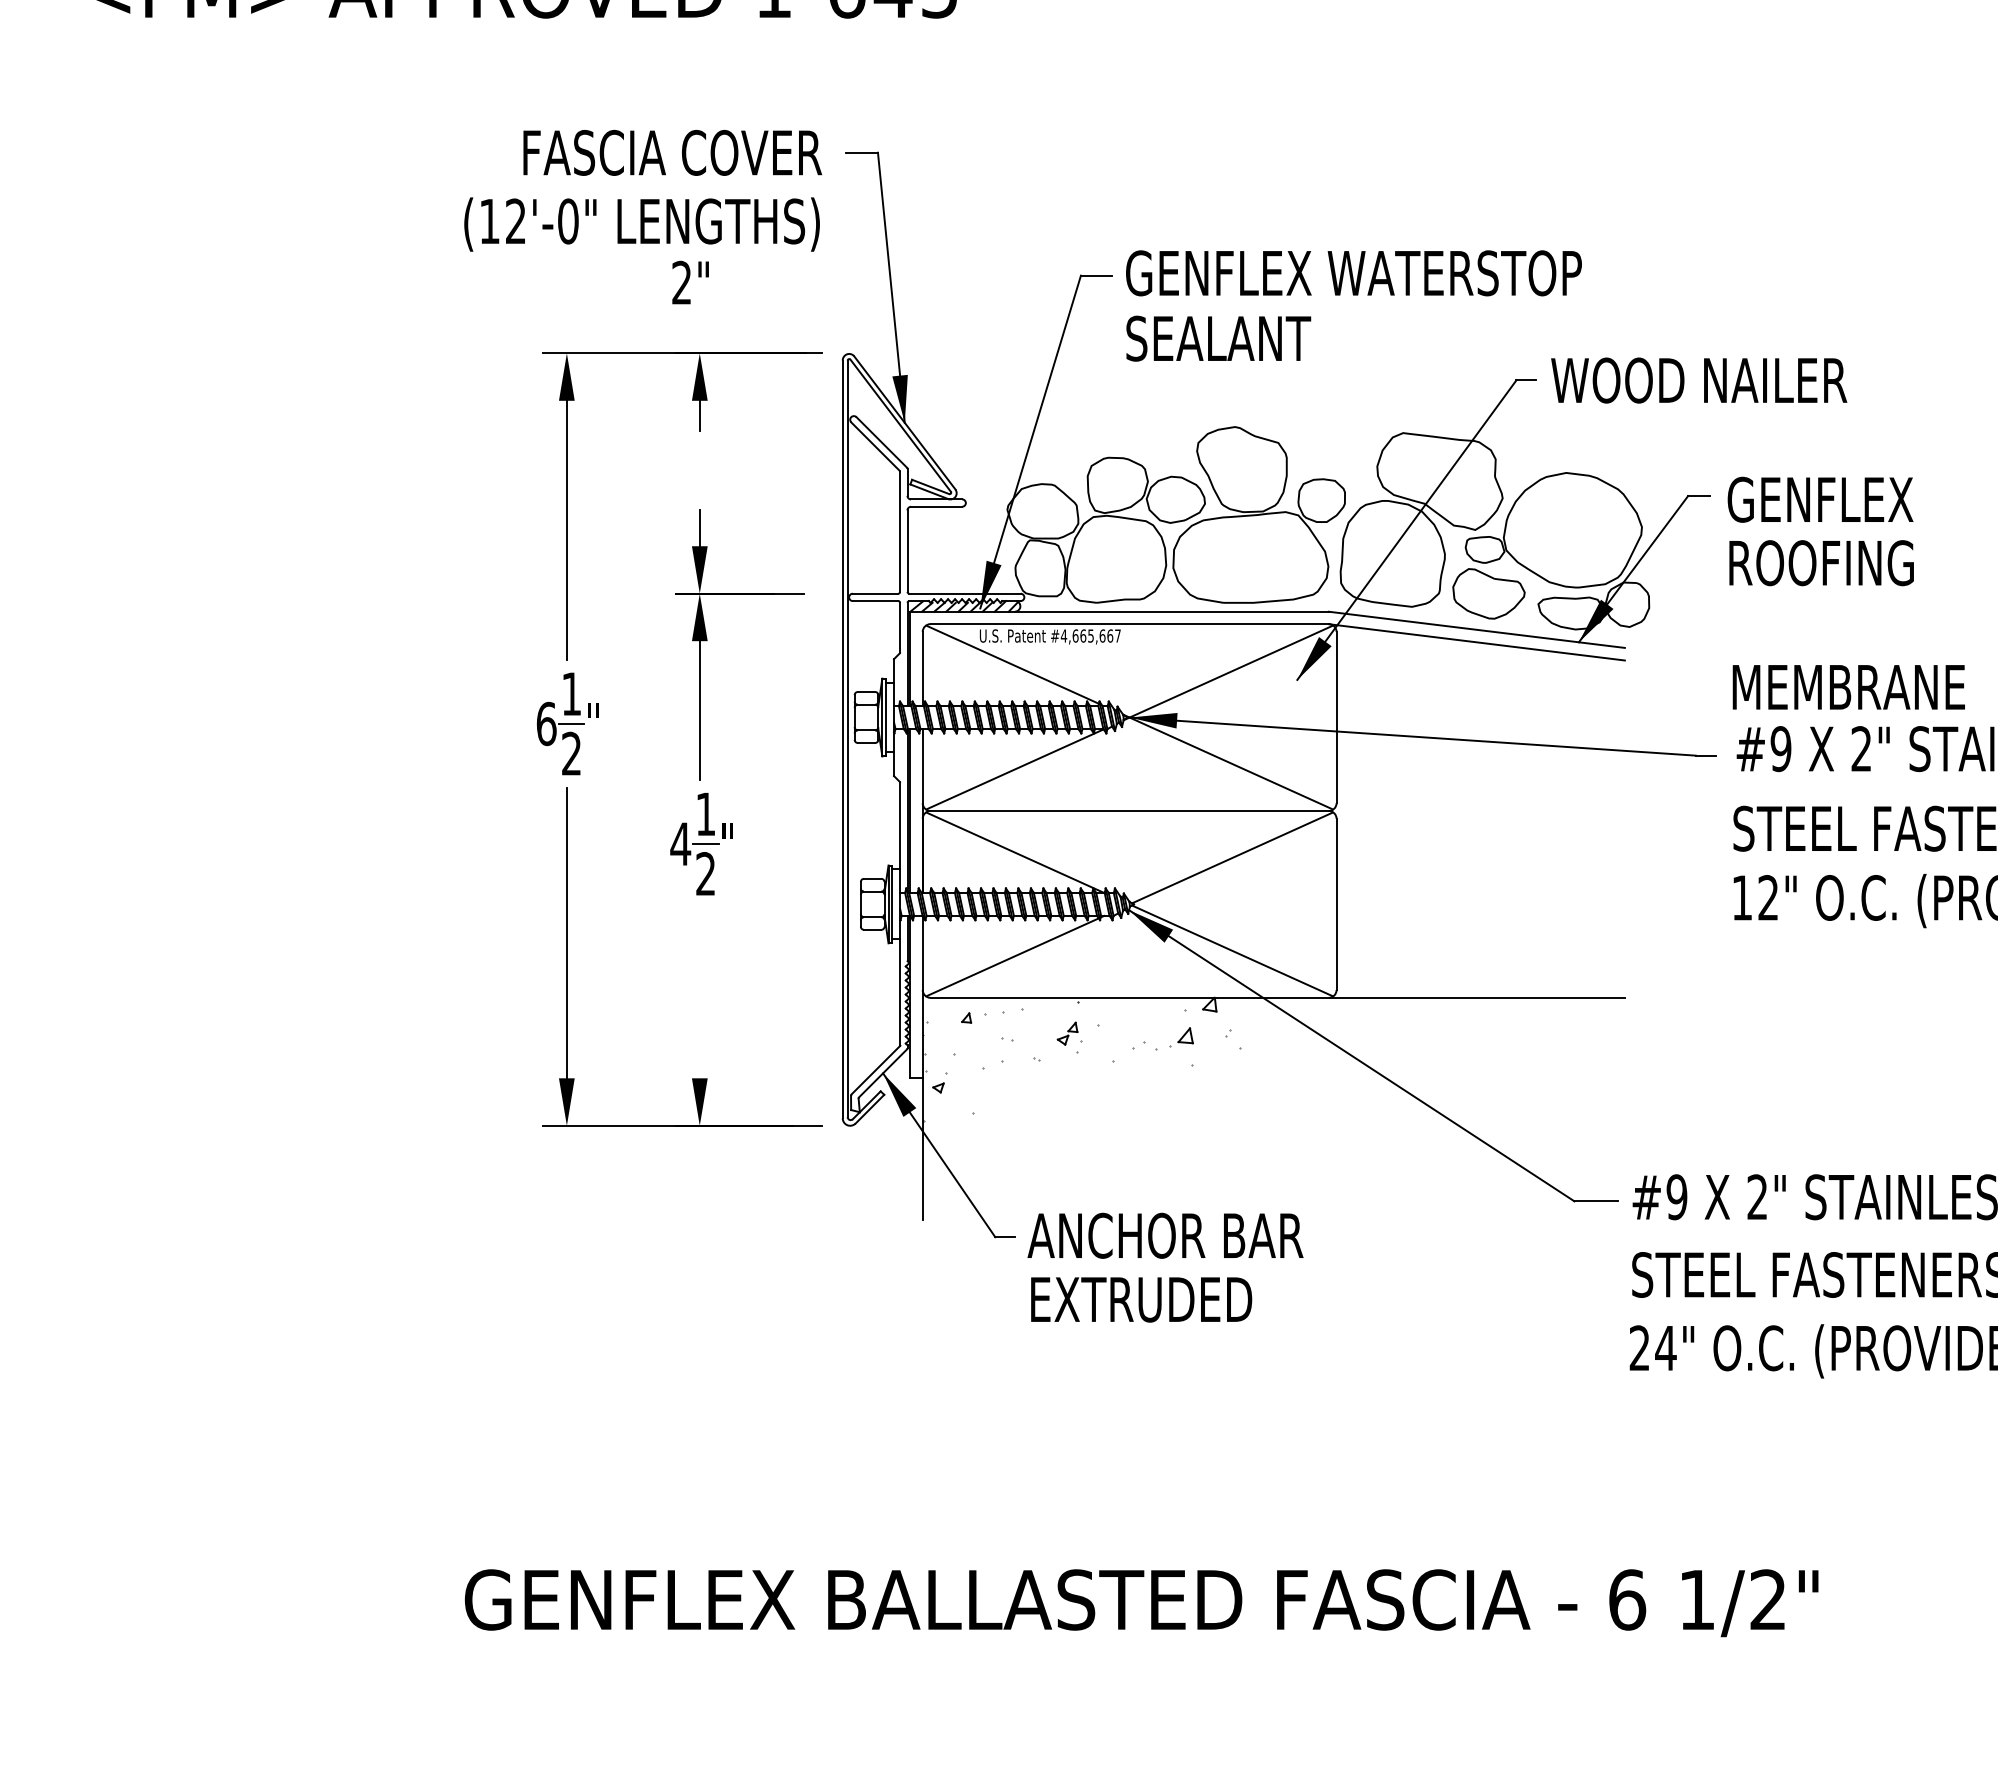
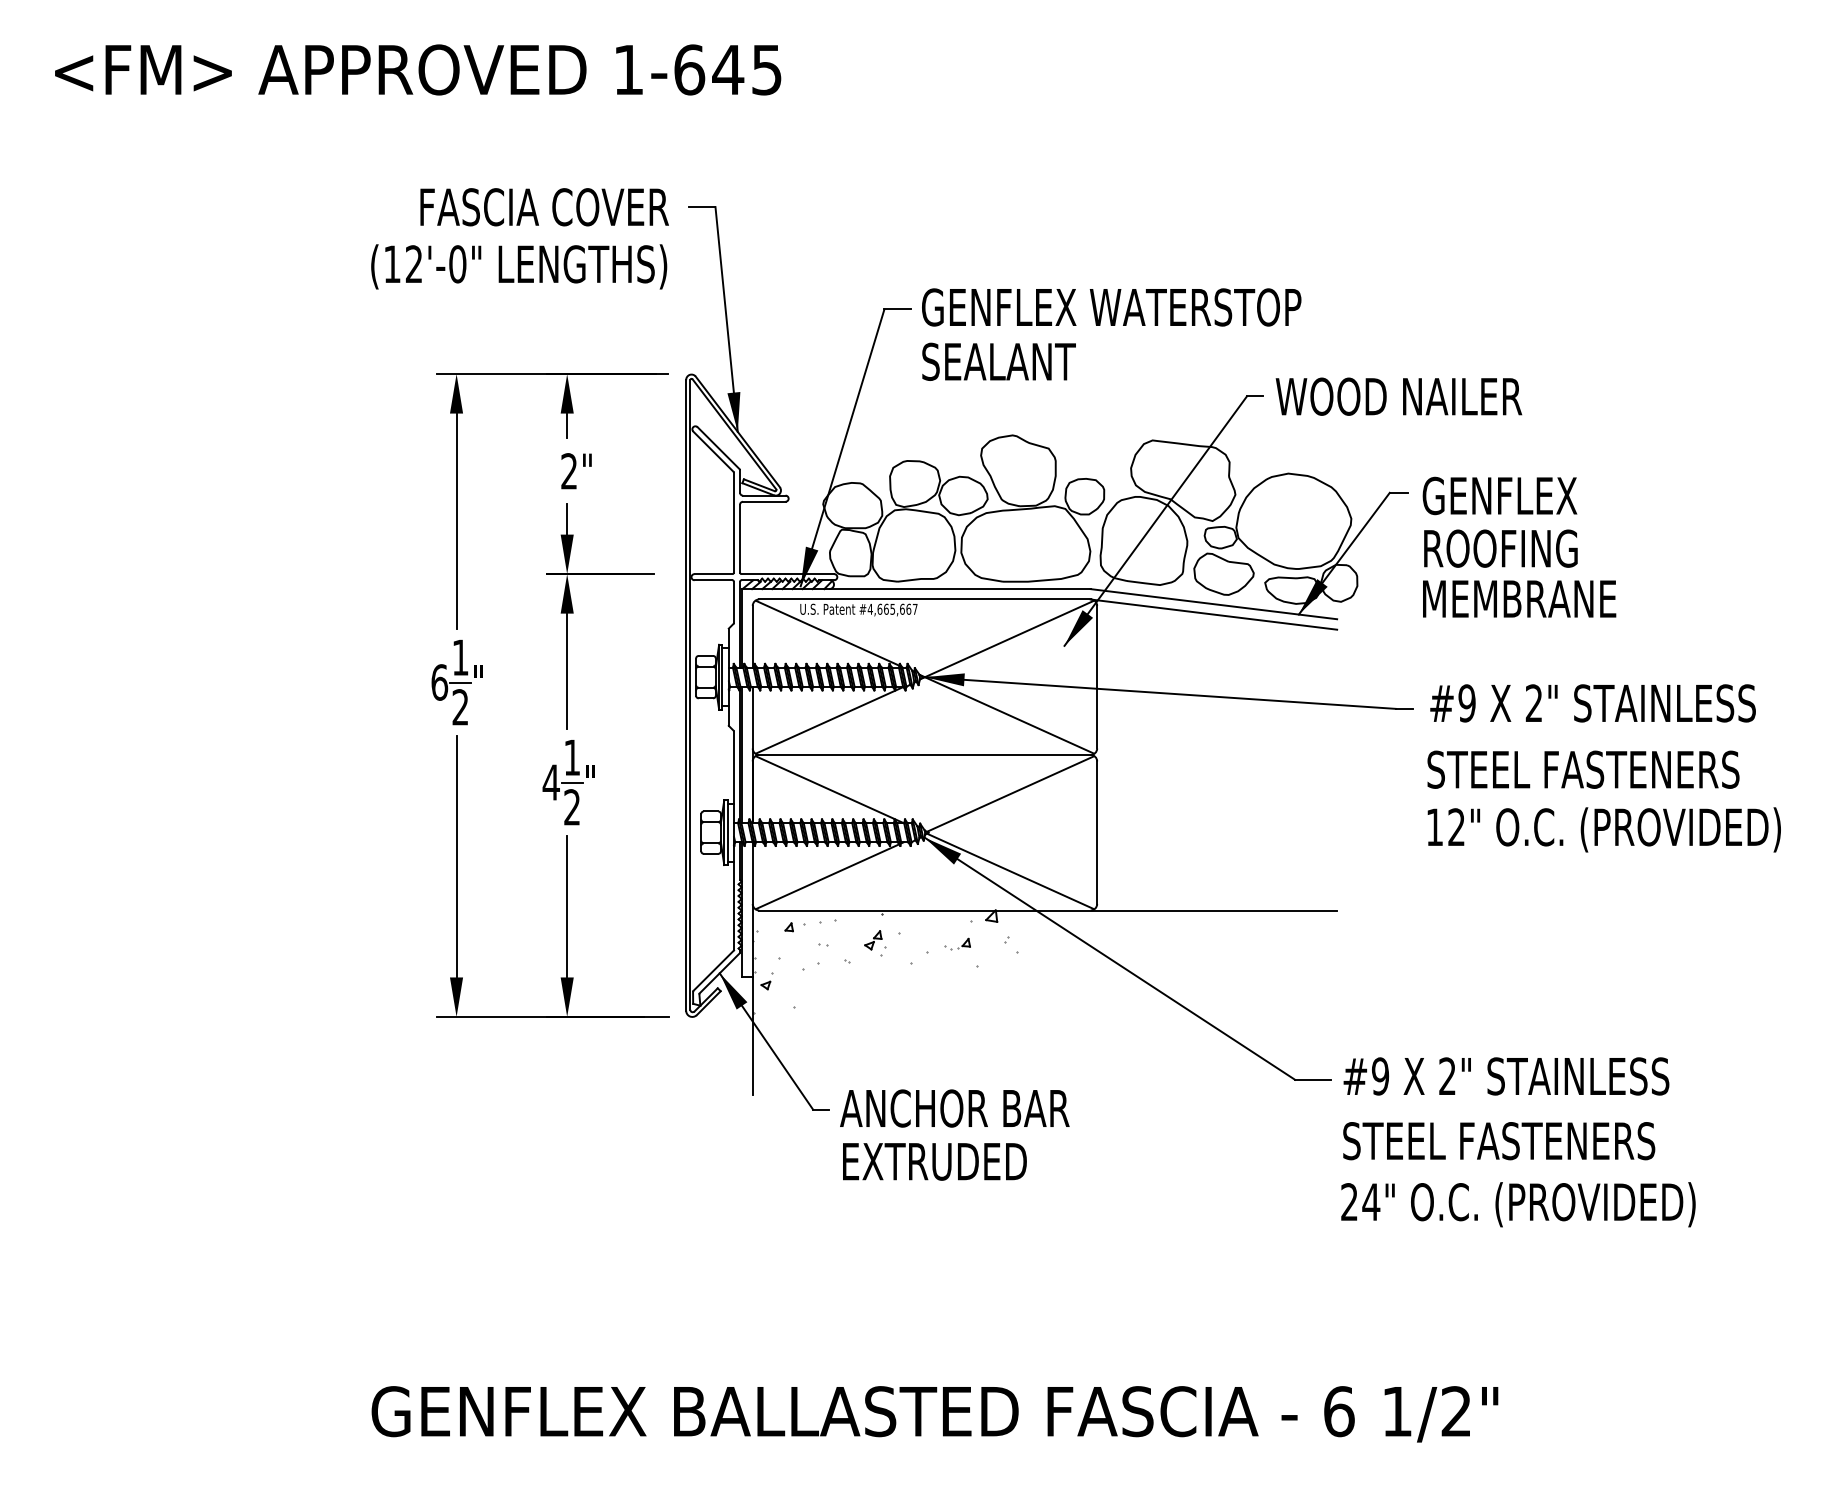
text: (690, 282) -> (576, 471), moved
text: (1848, 686) -> (1519, 598), moved
line: (700, 993) -> (567, 906), added
part: (1168, 1037) -> (957, 943), size x0.62

